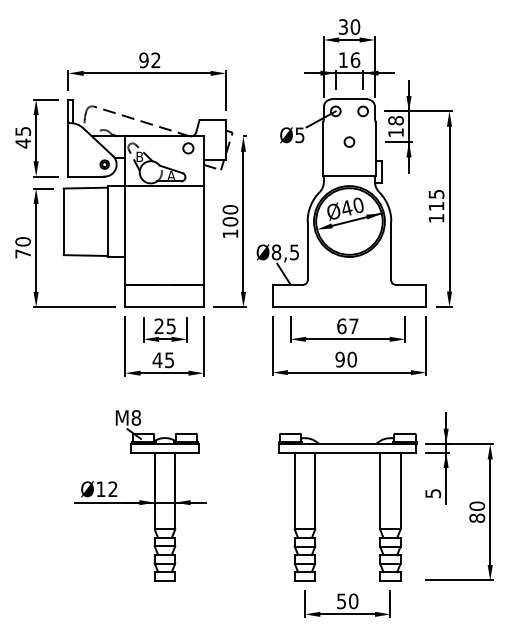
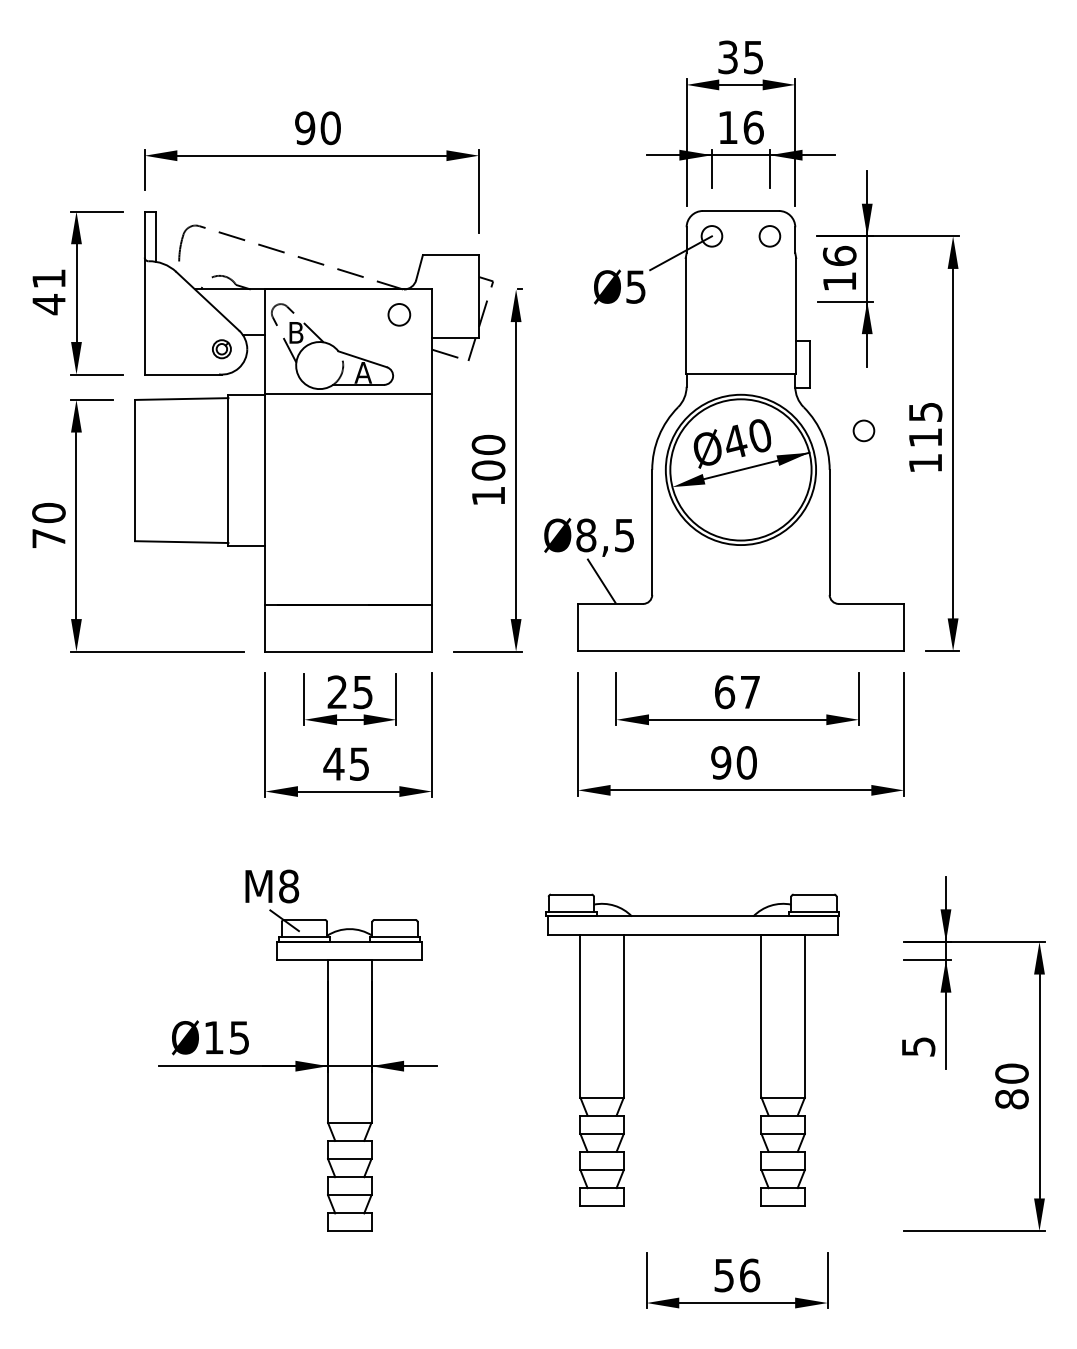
text: (355, 26) -> (753, 56), 30 -> 35
text: (155, 60) -> (329, 128), 92 -> 90
text: (395, 120) -> (838, 255), 18 -> 16
text: (23, 131) -> (49, 278), 45 -> 41
circle: (349, 141) -> (864, 429), moved
text: (112, 489) -> (238, 1038), Ø12 -> Ø15
part: (315, 507) -> (624, 1050), moved
text: (353, 600) -> (749, 1273), 50 -> 56

